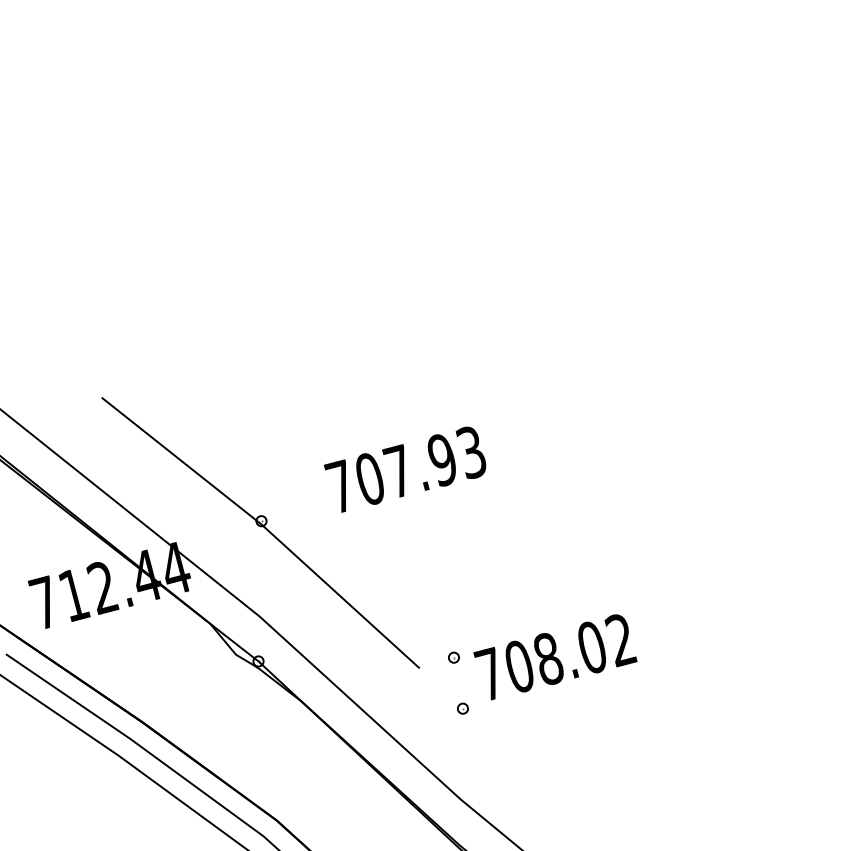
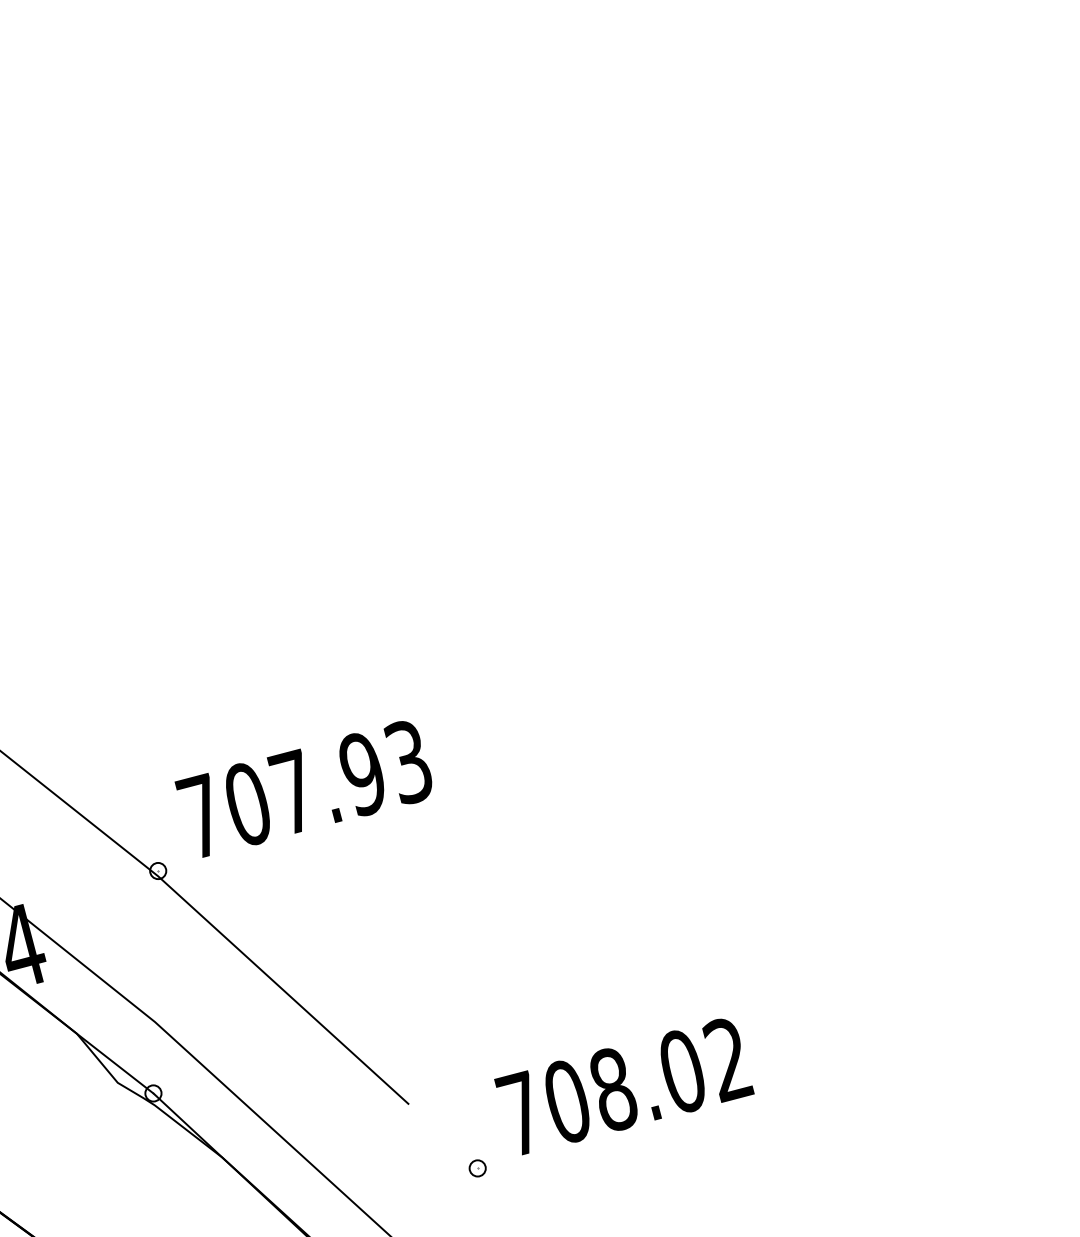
text: (405, 469) -> (304, 789), moved
part: (453, 657) -> (462, 1087), removed

